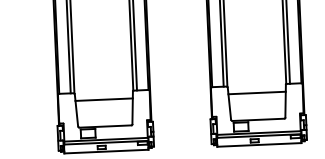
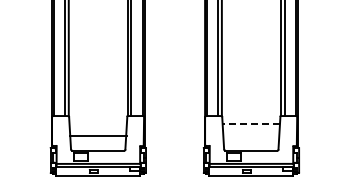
line: (257, 92) -> (251, 123), solid -> dashed
line: (103, 99) -> (97, 135), moved

